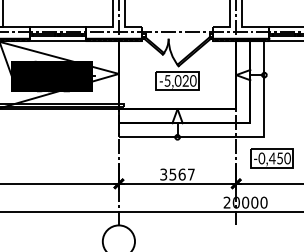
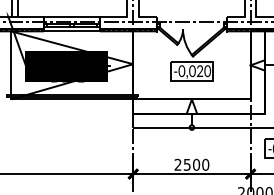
text: (167, 80) -> (181, 70), -5,020 -> -0,020
text: (177, 174) -> (191, 164), 3567 -> 2500

